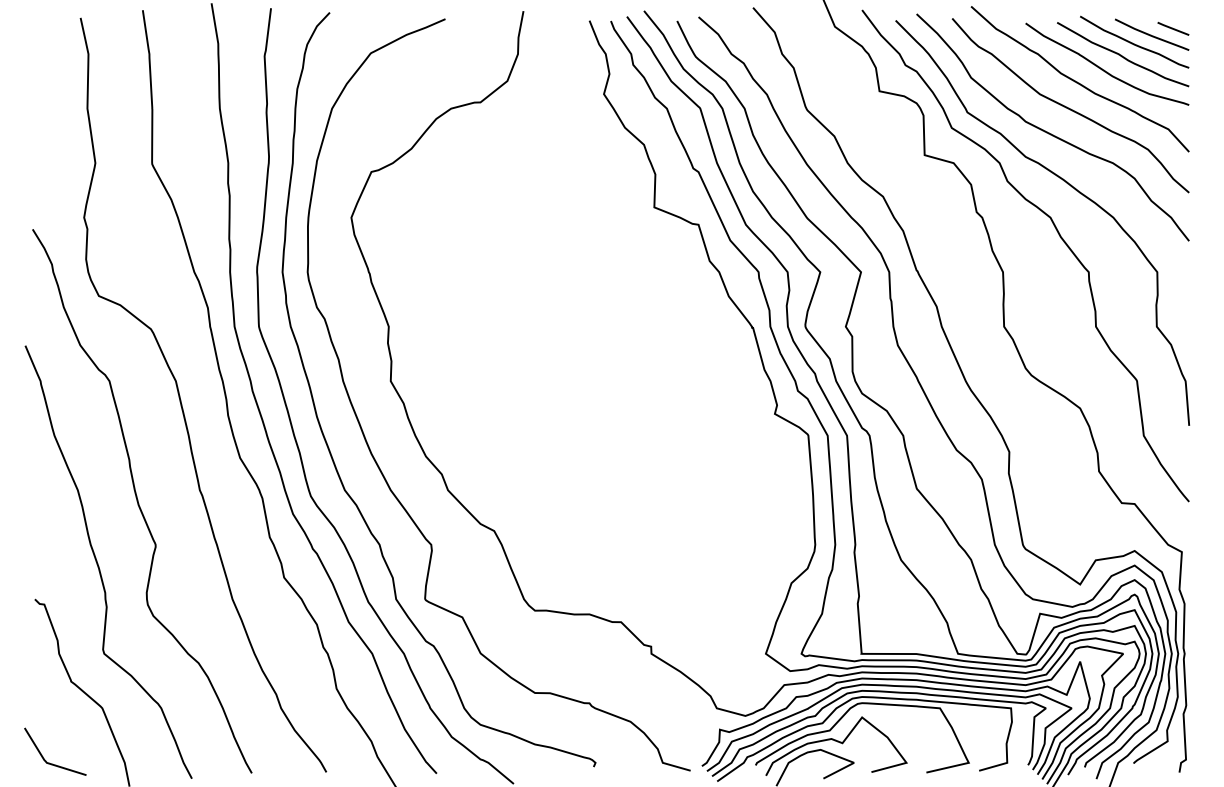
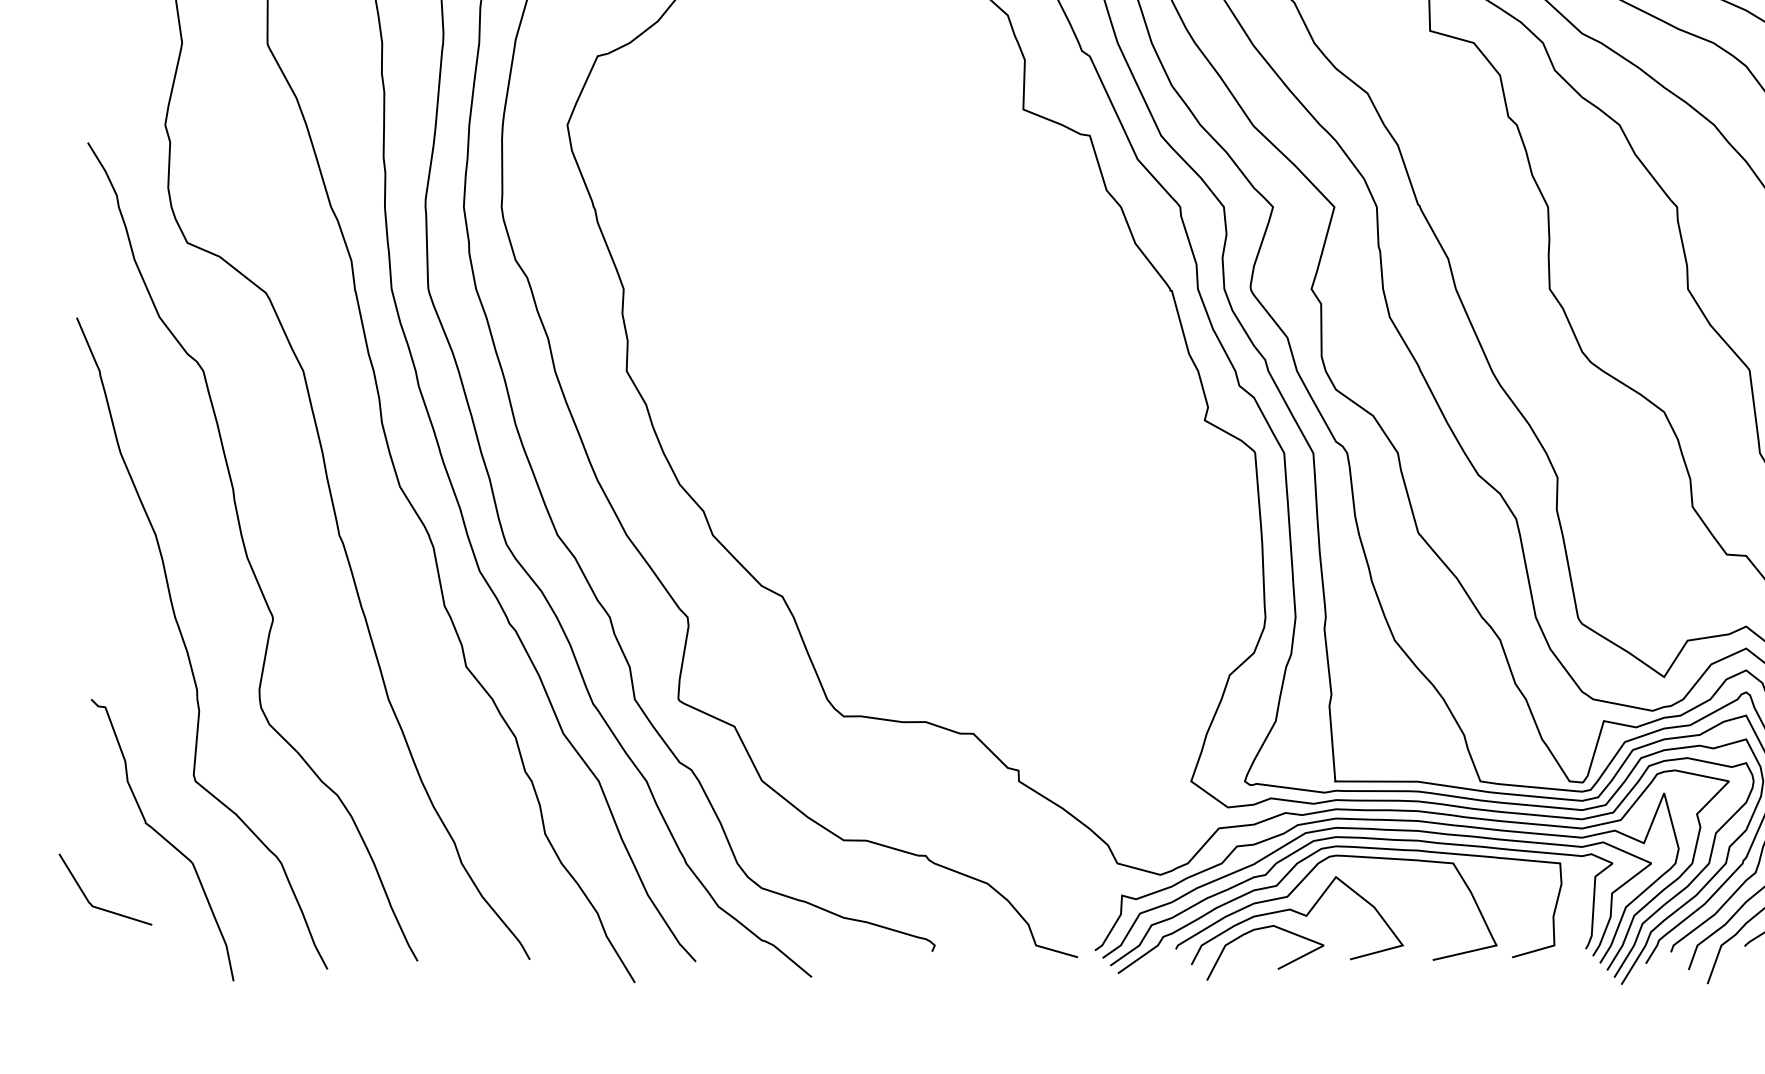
line: (52, 763) -> (101, 907), moved

